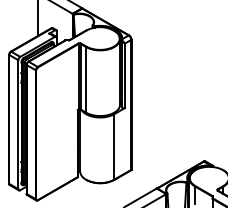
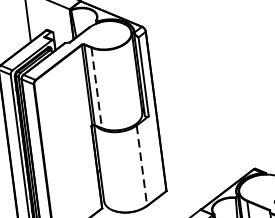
line: (86, 79) -> (97, 87), solid -> dashed
line: (114, 146) -> (142, 165), solid -> dashed

